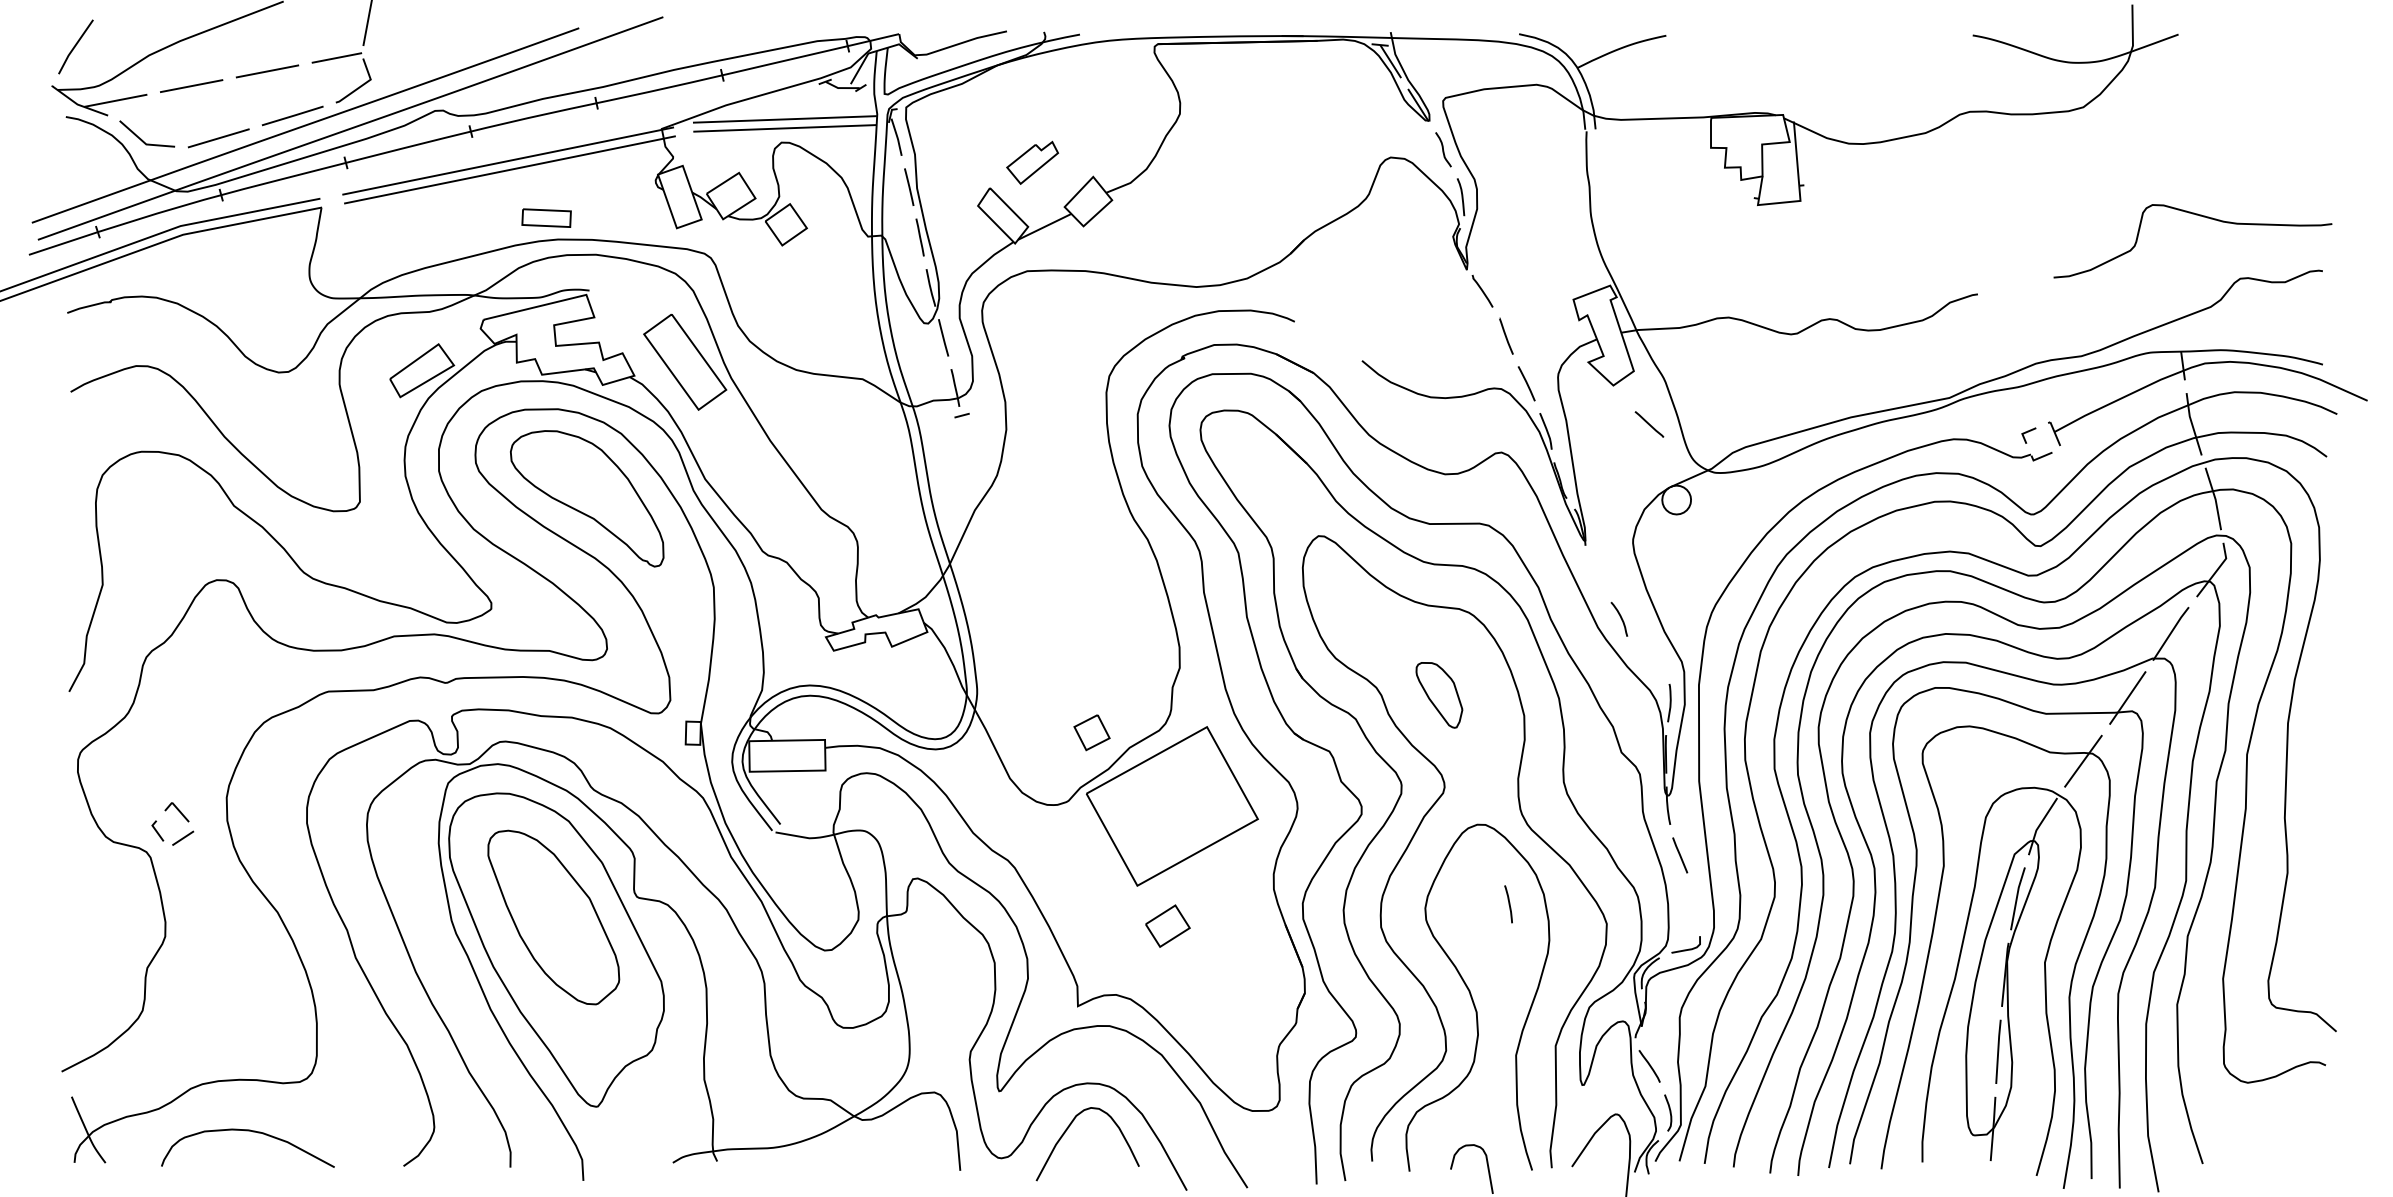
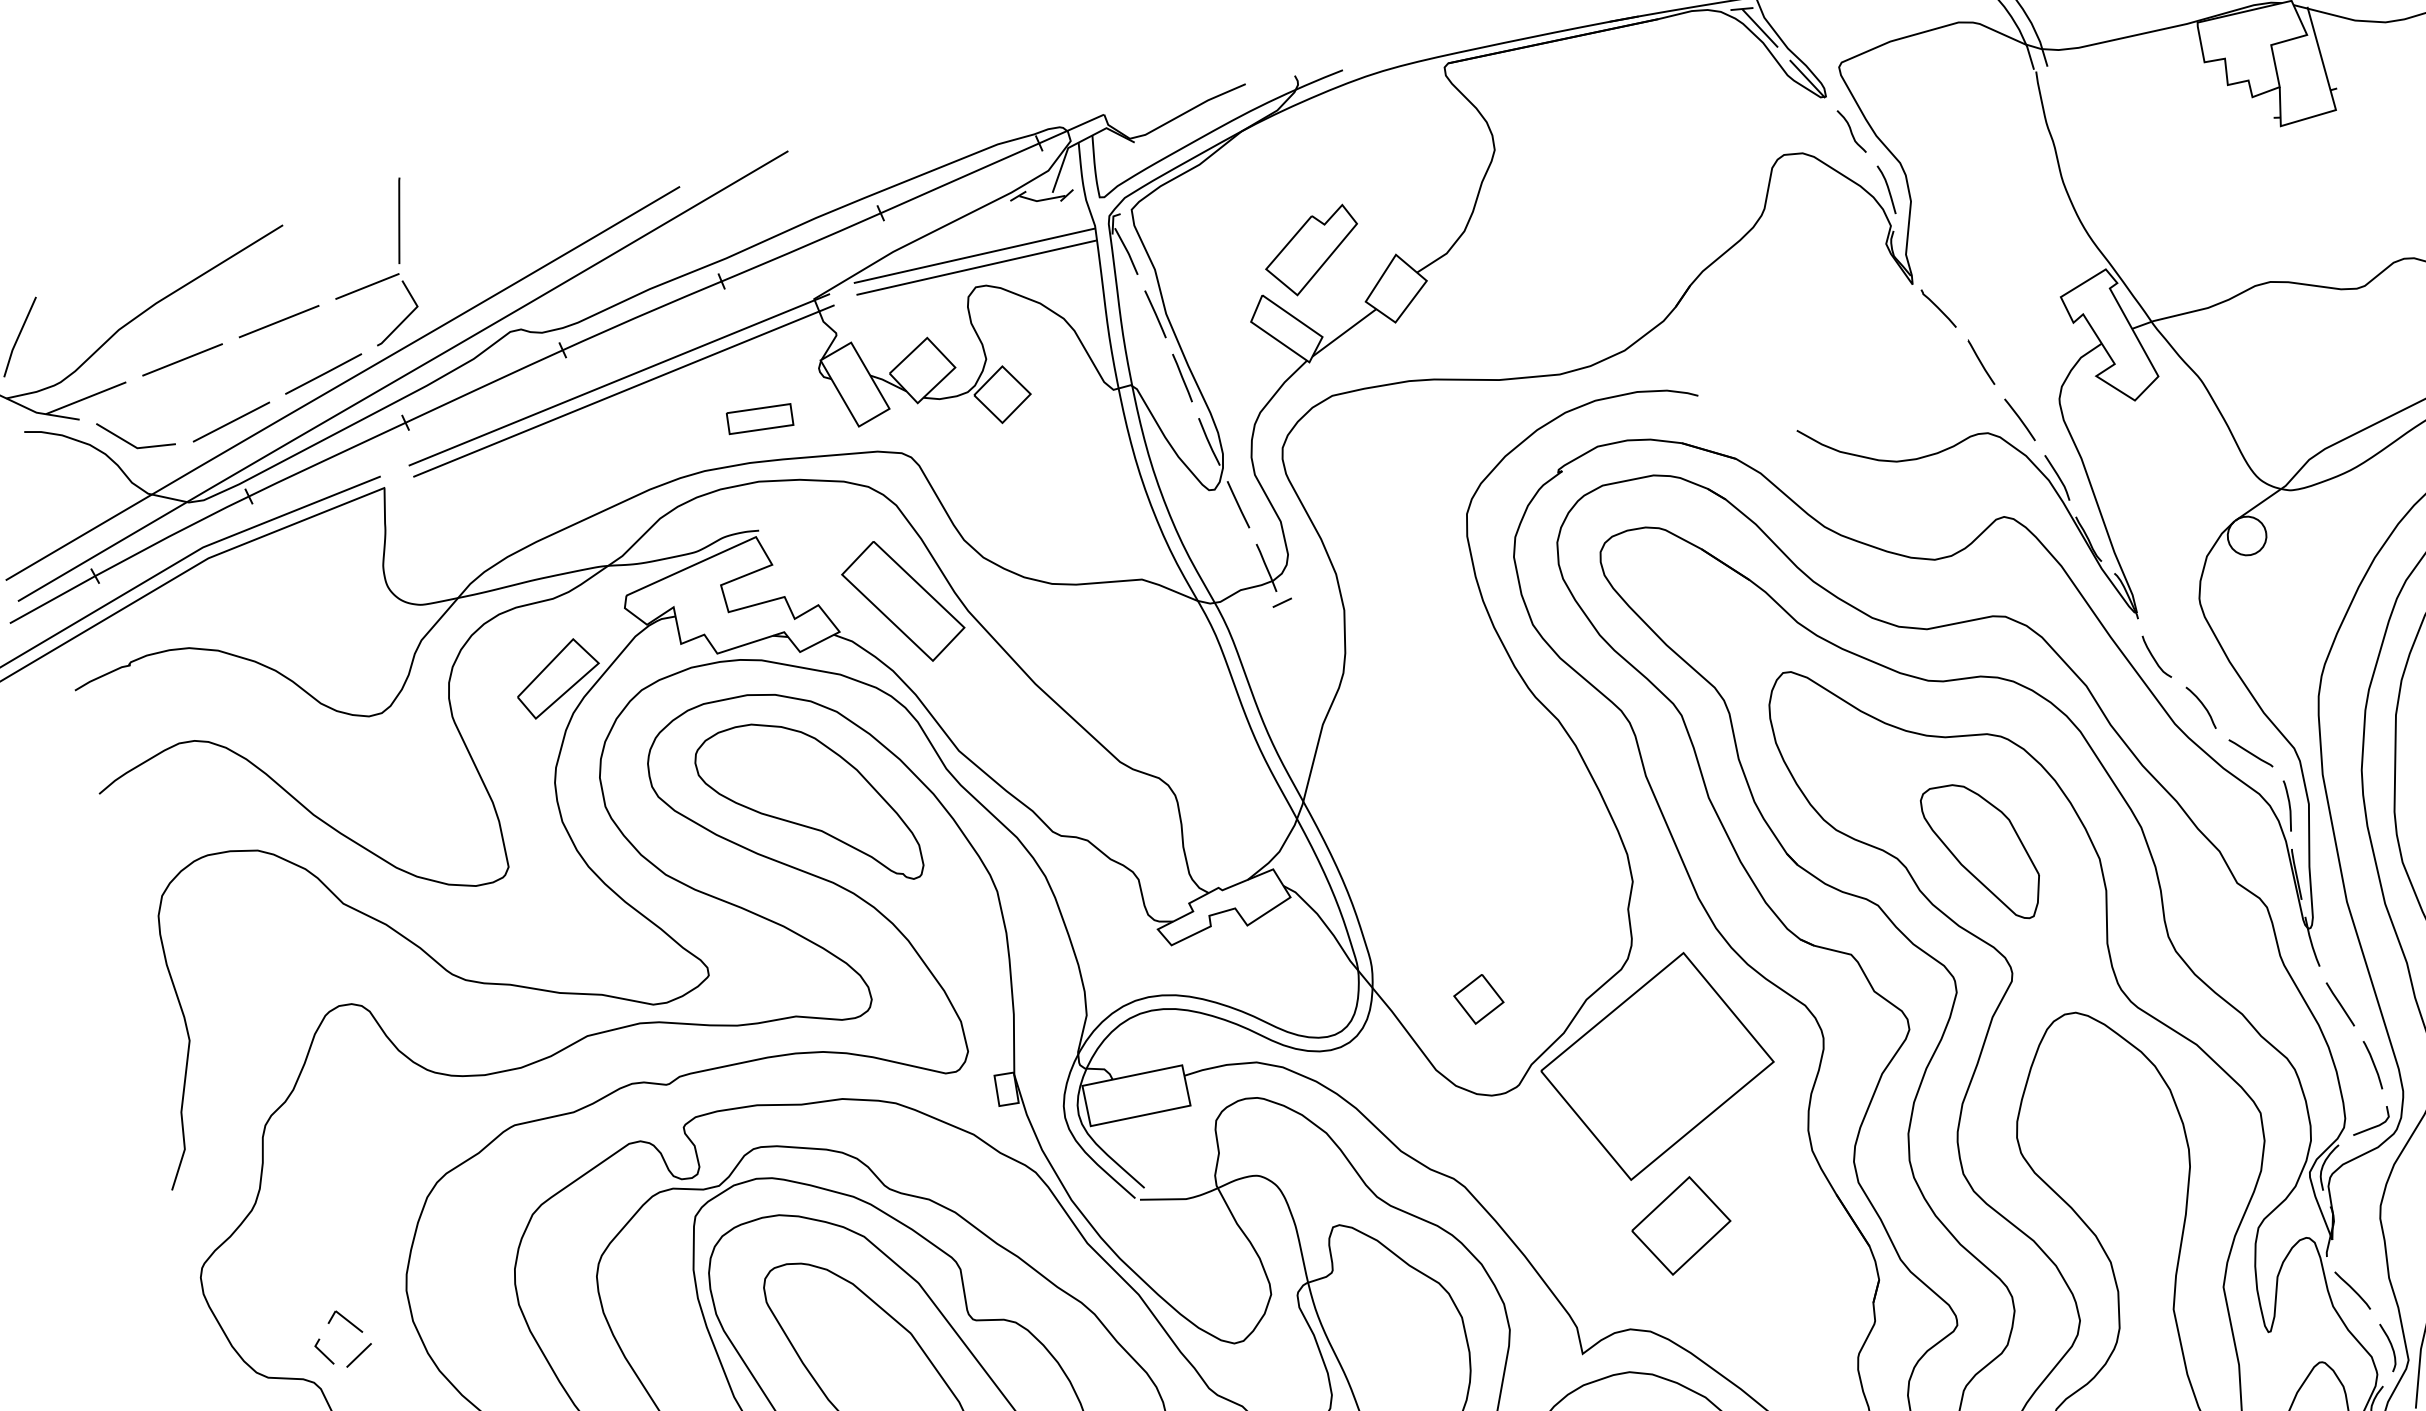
part: (1032, 162) -> (1312, 250), size x1.43
part: (546, 217) -> (759, 418), moved
line: (1649, 424) -> (2250, 753), moved
curve: (1592, 575) -> (2154, 656), added
part: (1439, 695) -> (1982, 853), size x1.67
part: (1091, 732) -> (1478, 999), moved
line: (1508, 904) -> (2372, 1065), moved
part: (1167, 925) -> (1680, 1224), size x1.67

